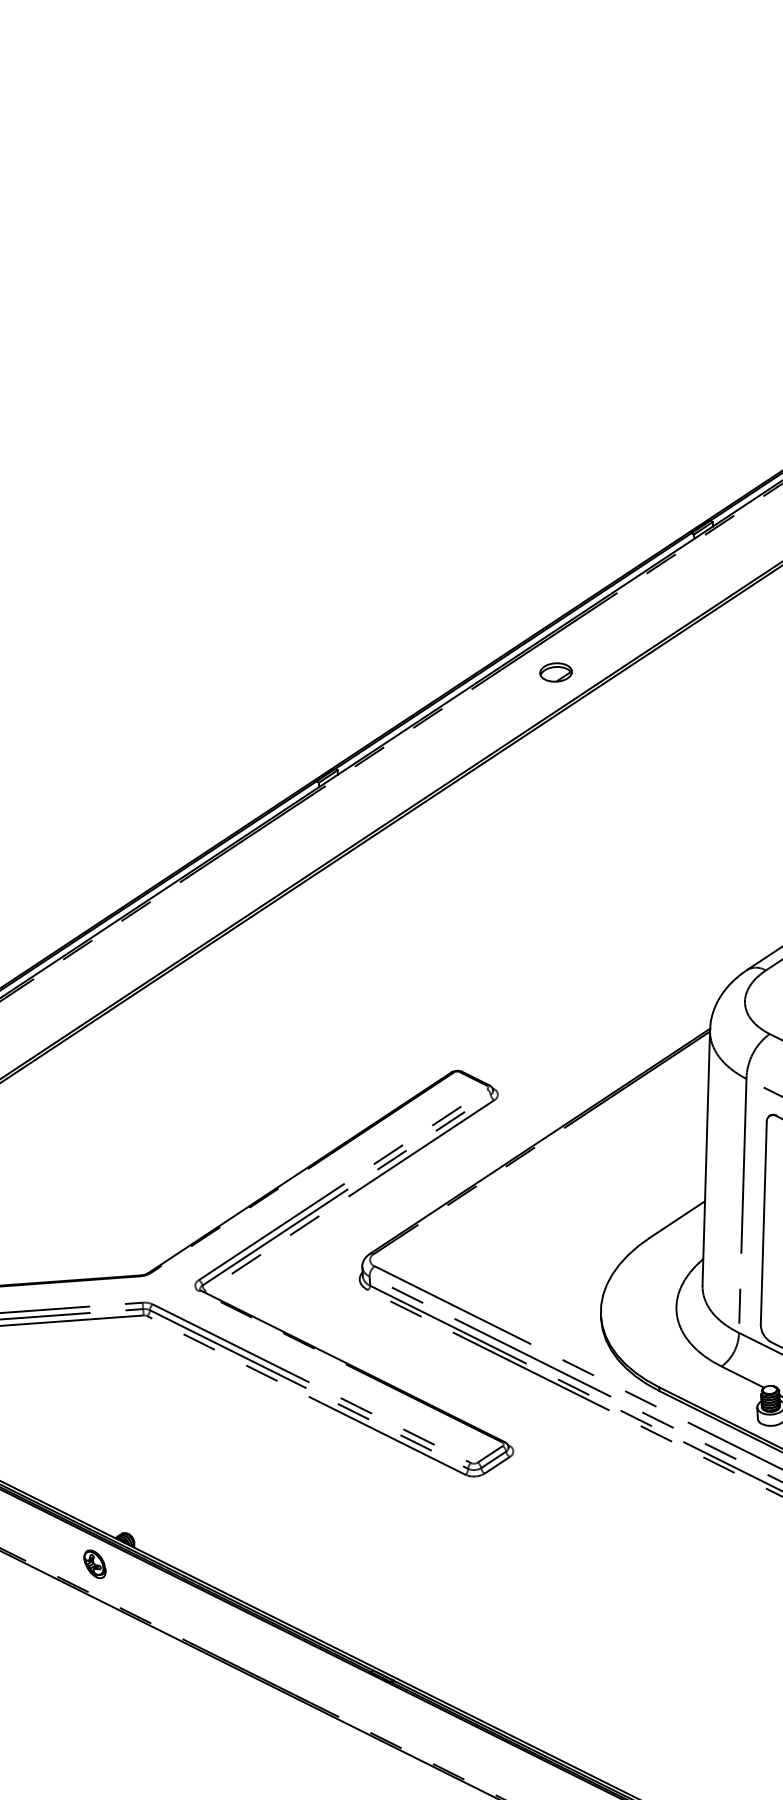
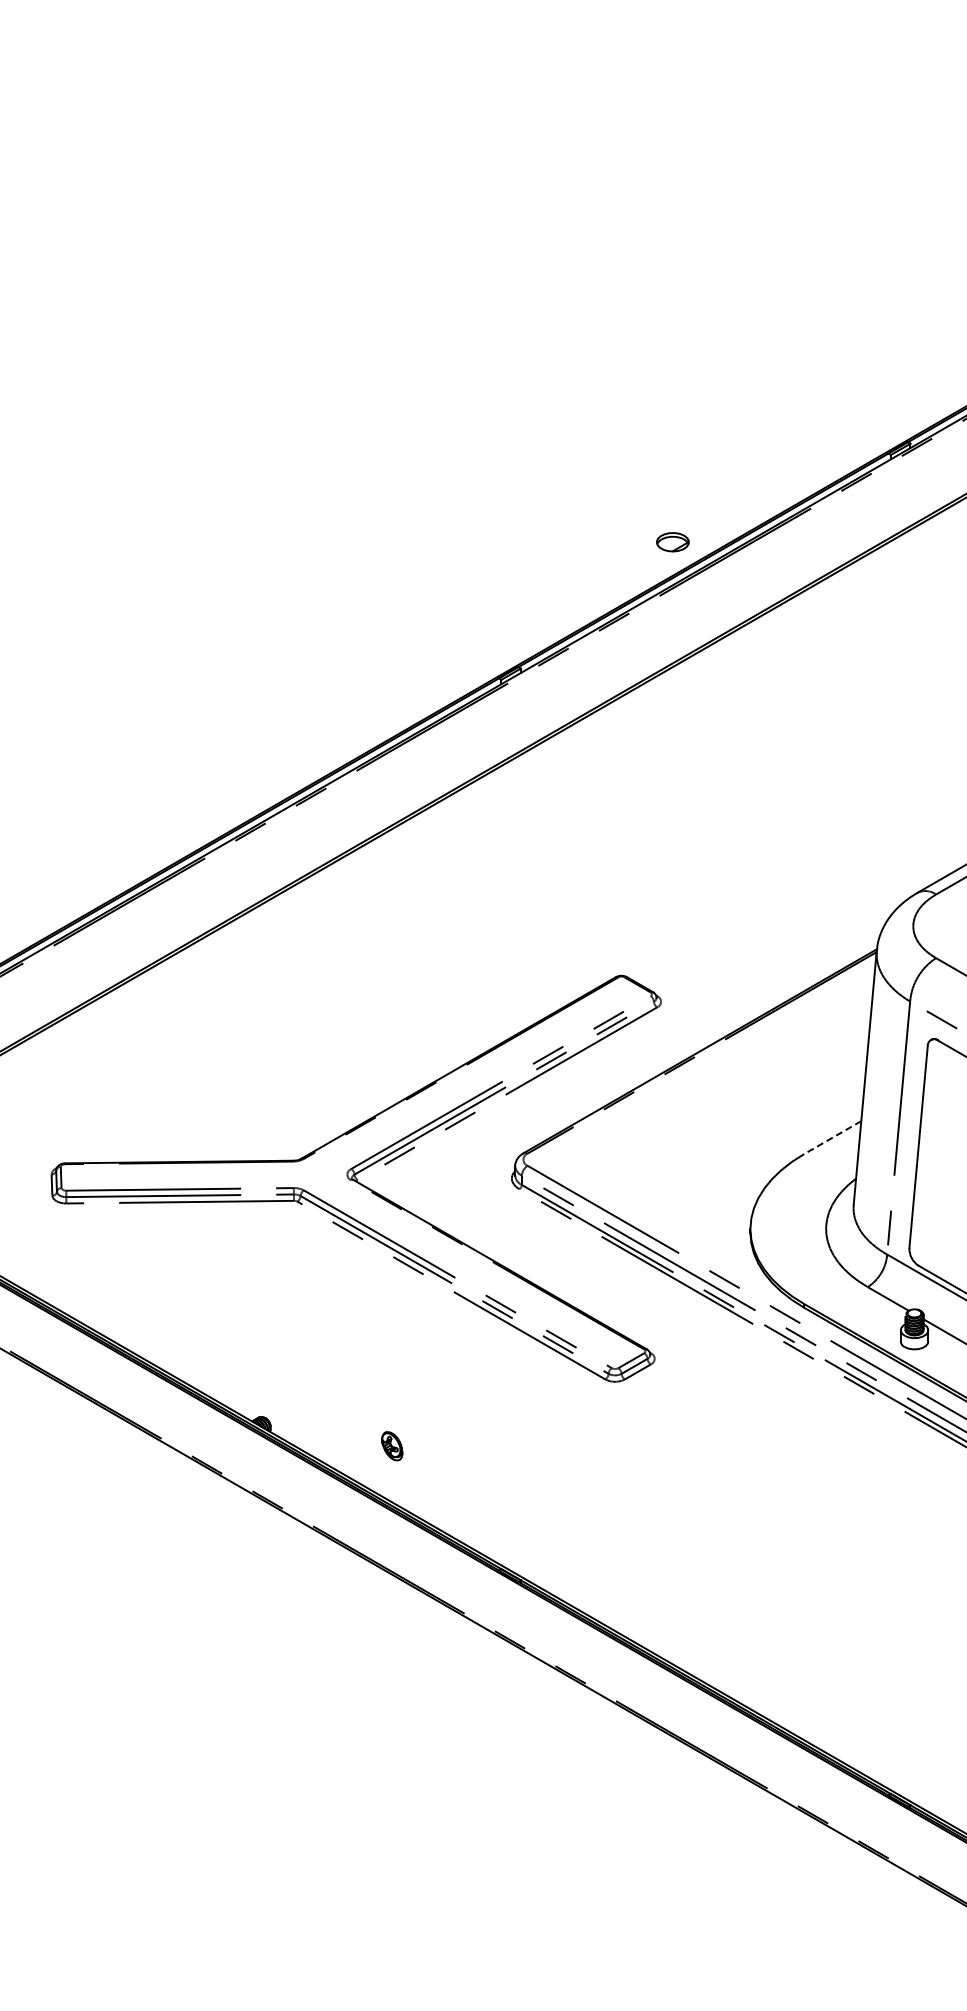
part: (555, 672) -> (672, 542), moved
line: (677, 1219) -> (832, 1137), solid -> dashed
part: (95, 1564) -> (392, 1446), moved

